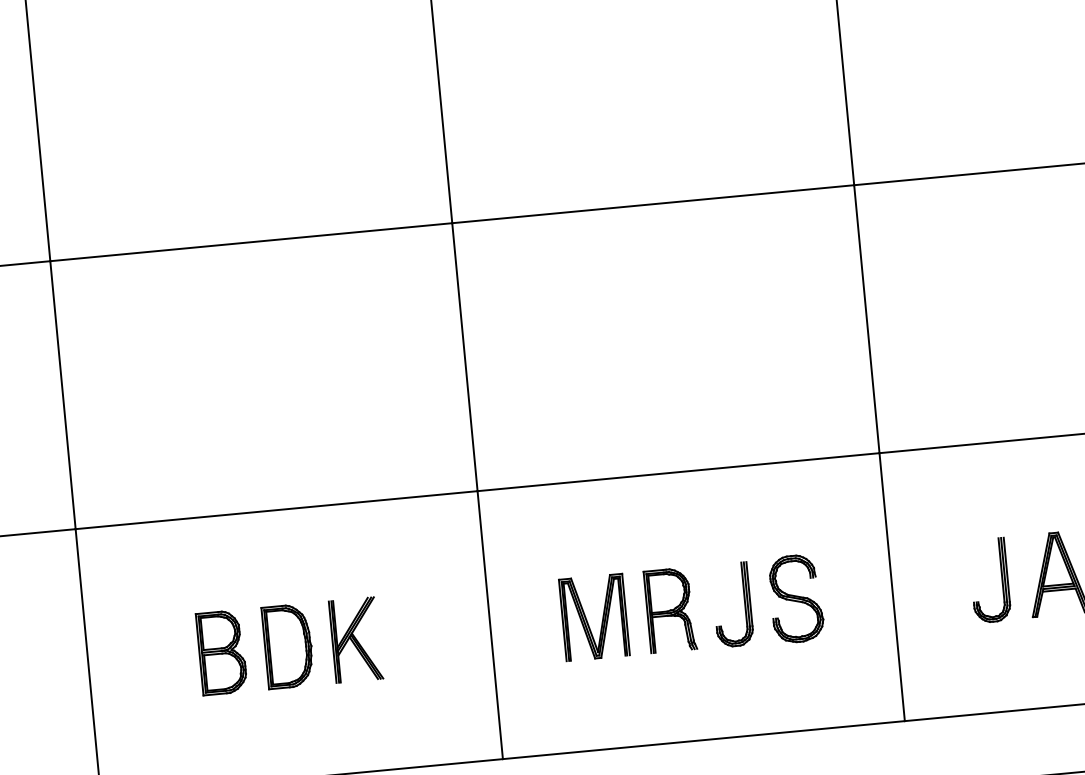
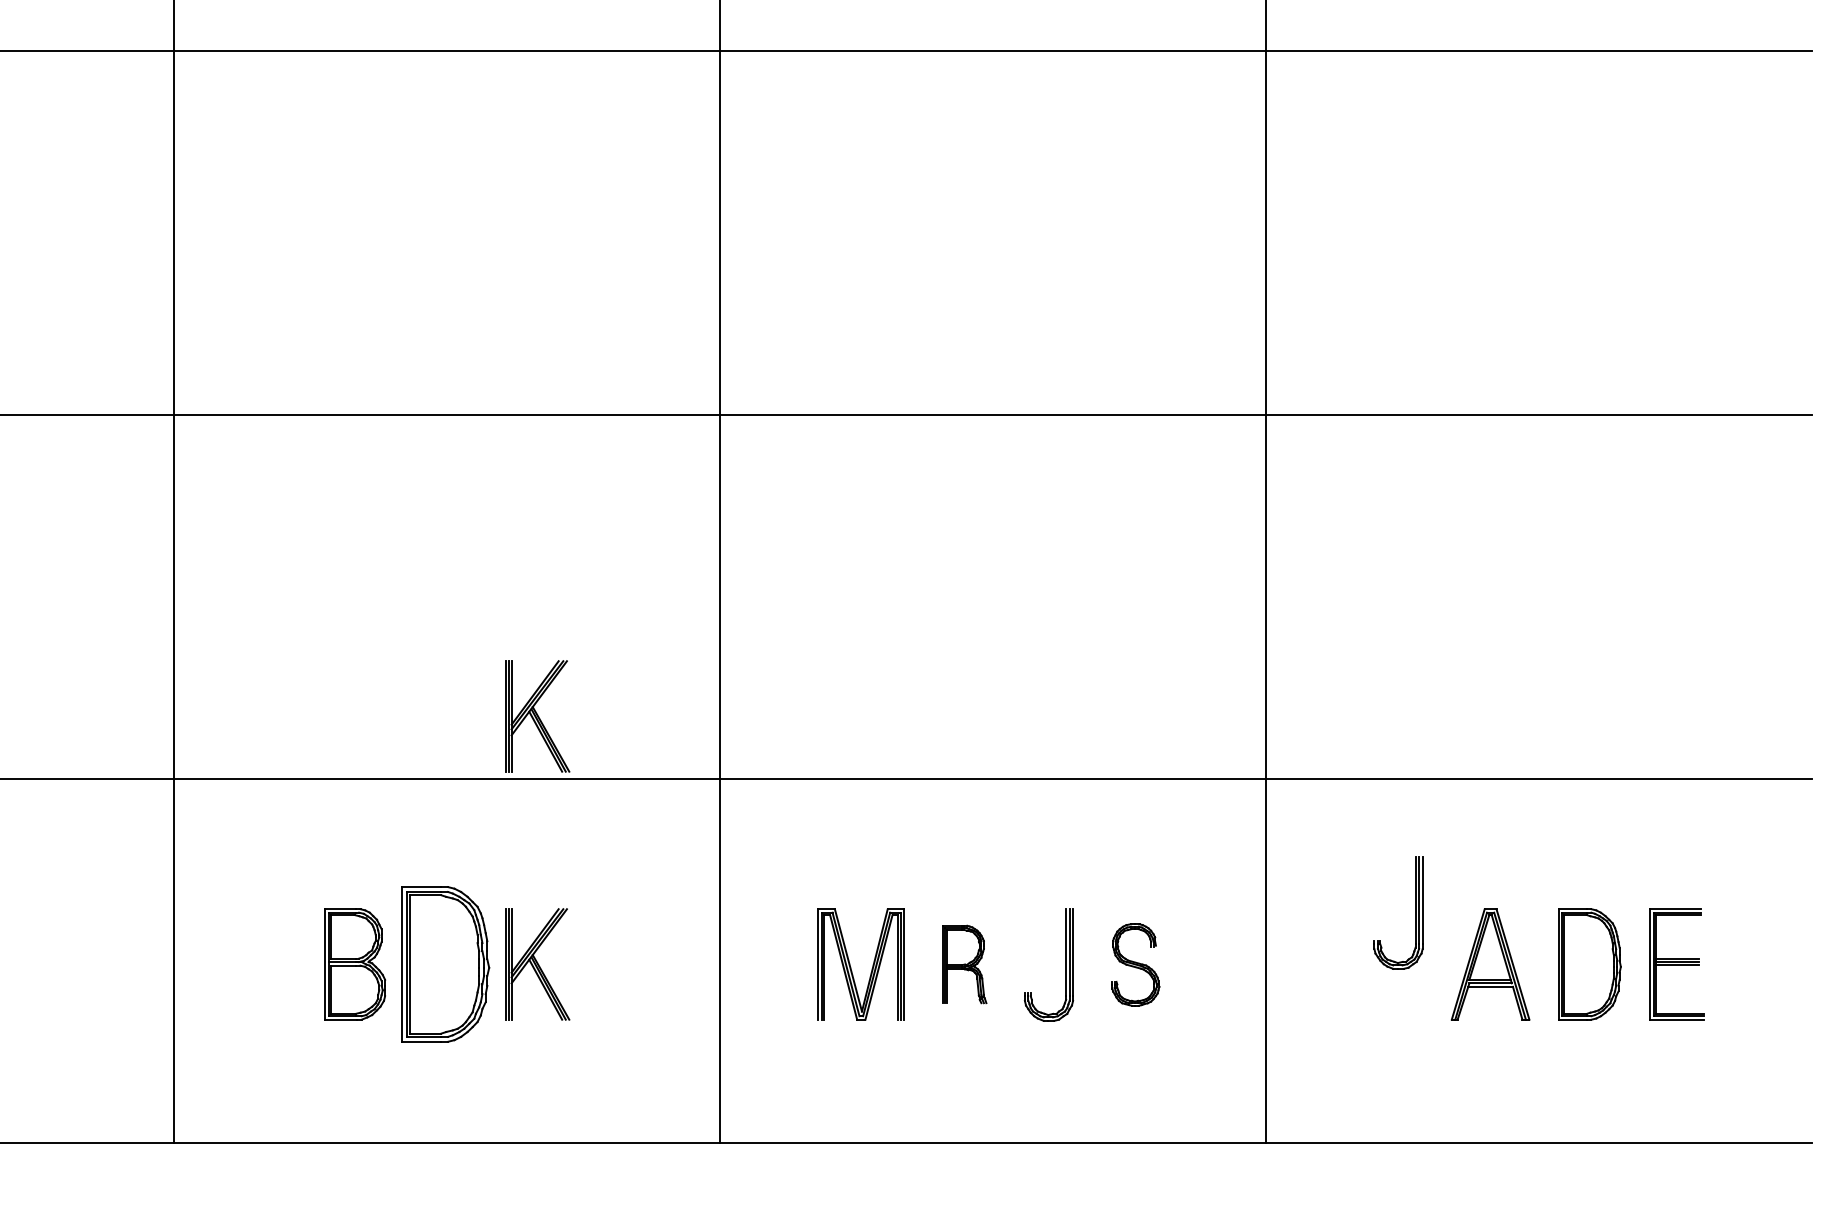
part: (338, 457) -> (537, 716), added
part: (1002, 578) -> (1415, 912), moved
part: (796, 598) -> (1135, 964), size x0.7
part: (670, 610) -> (964, 964), size x0.7
part: (288, 646) -> (445, 964), size x1.4

